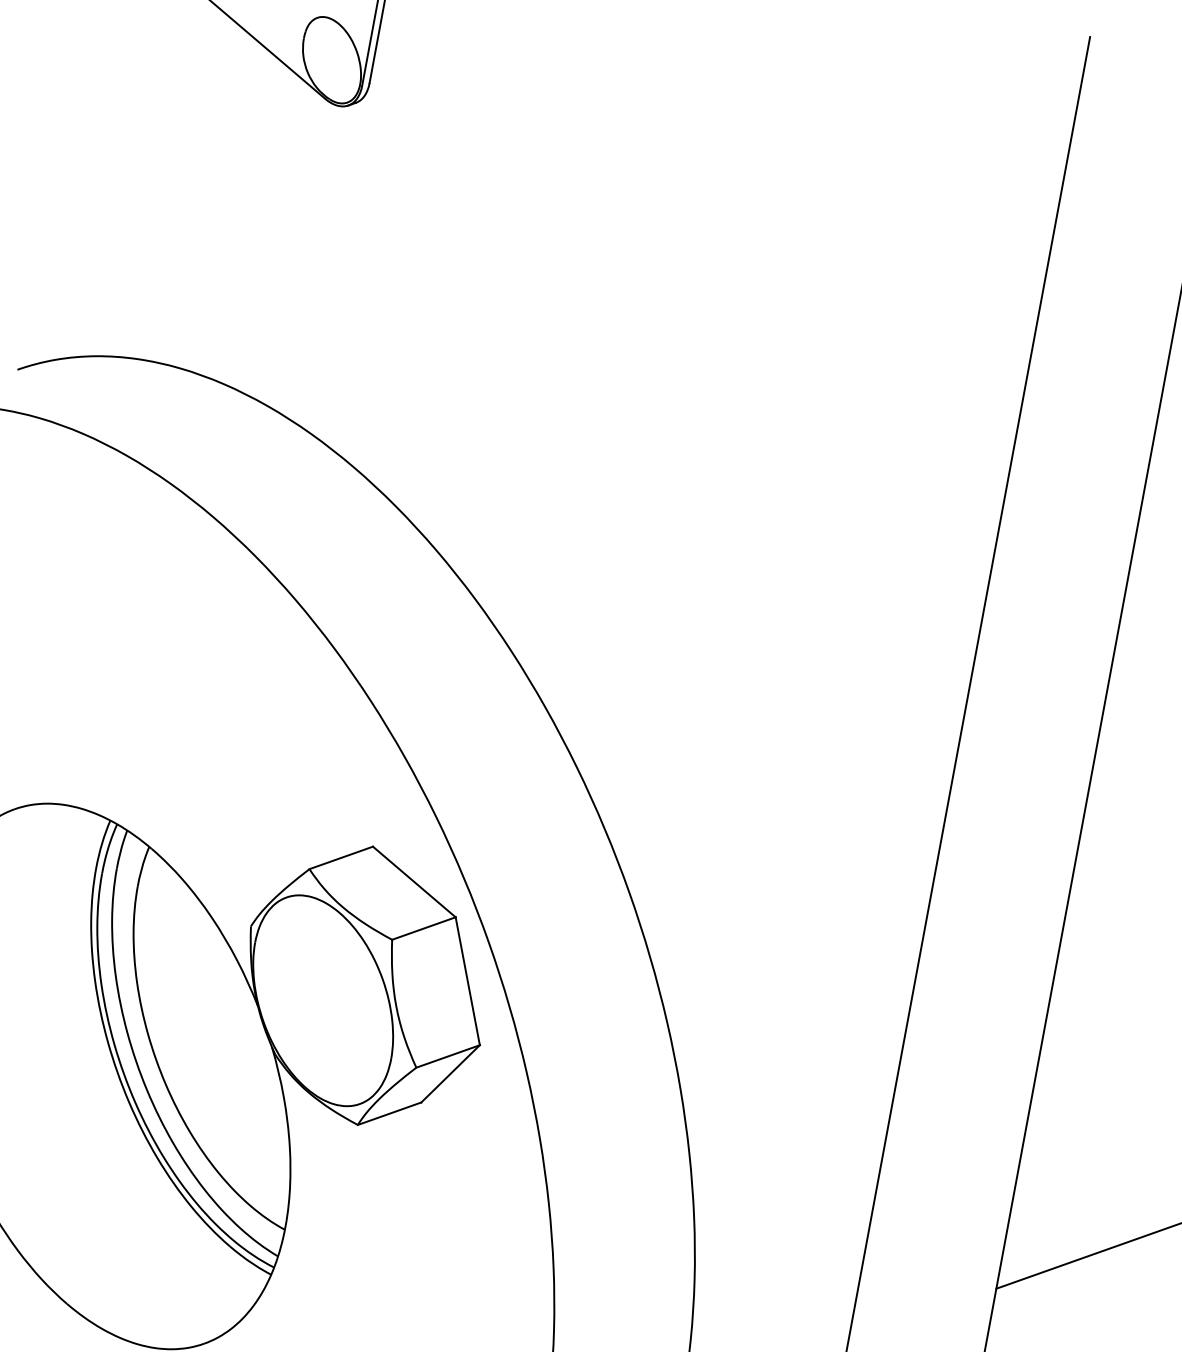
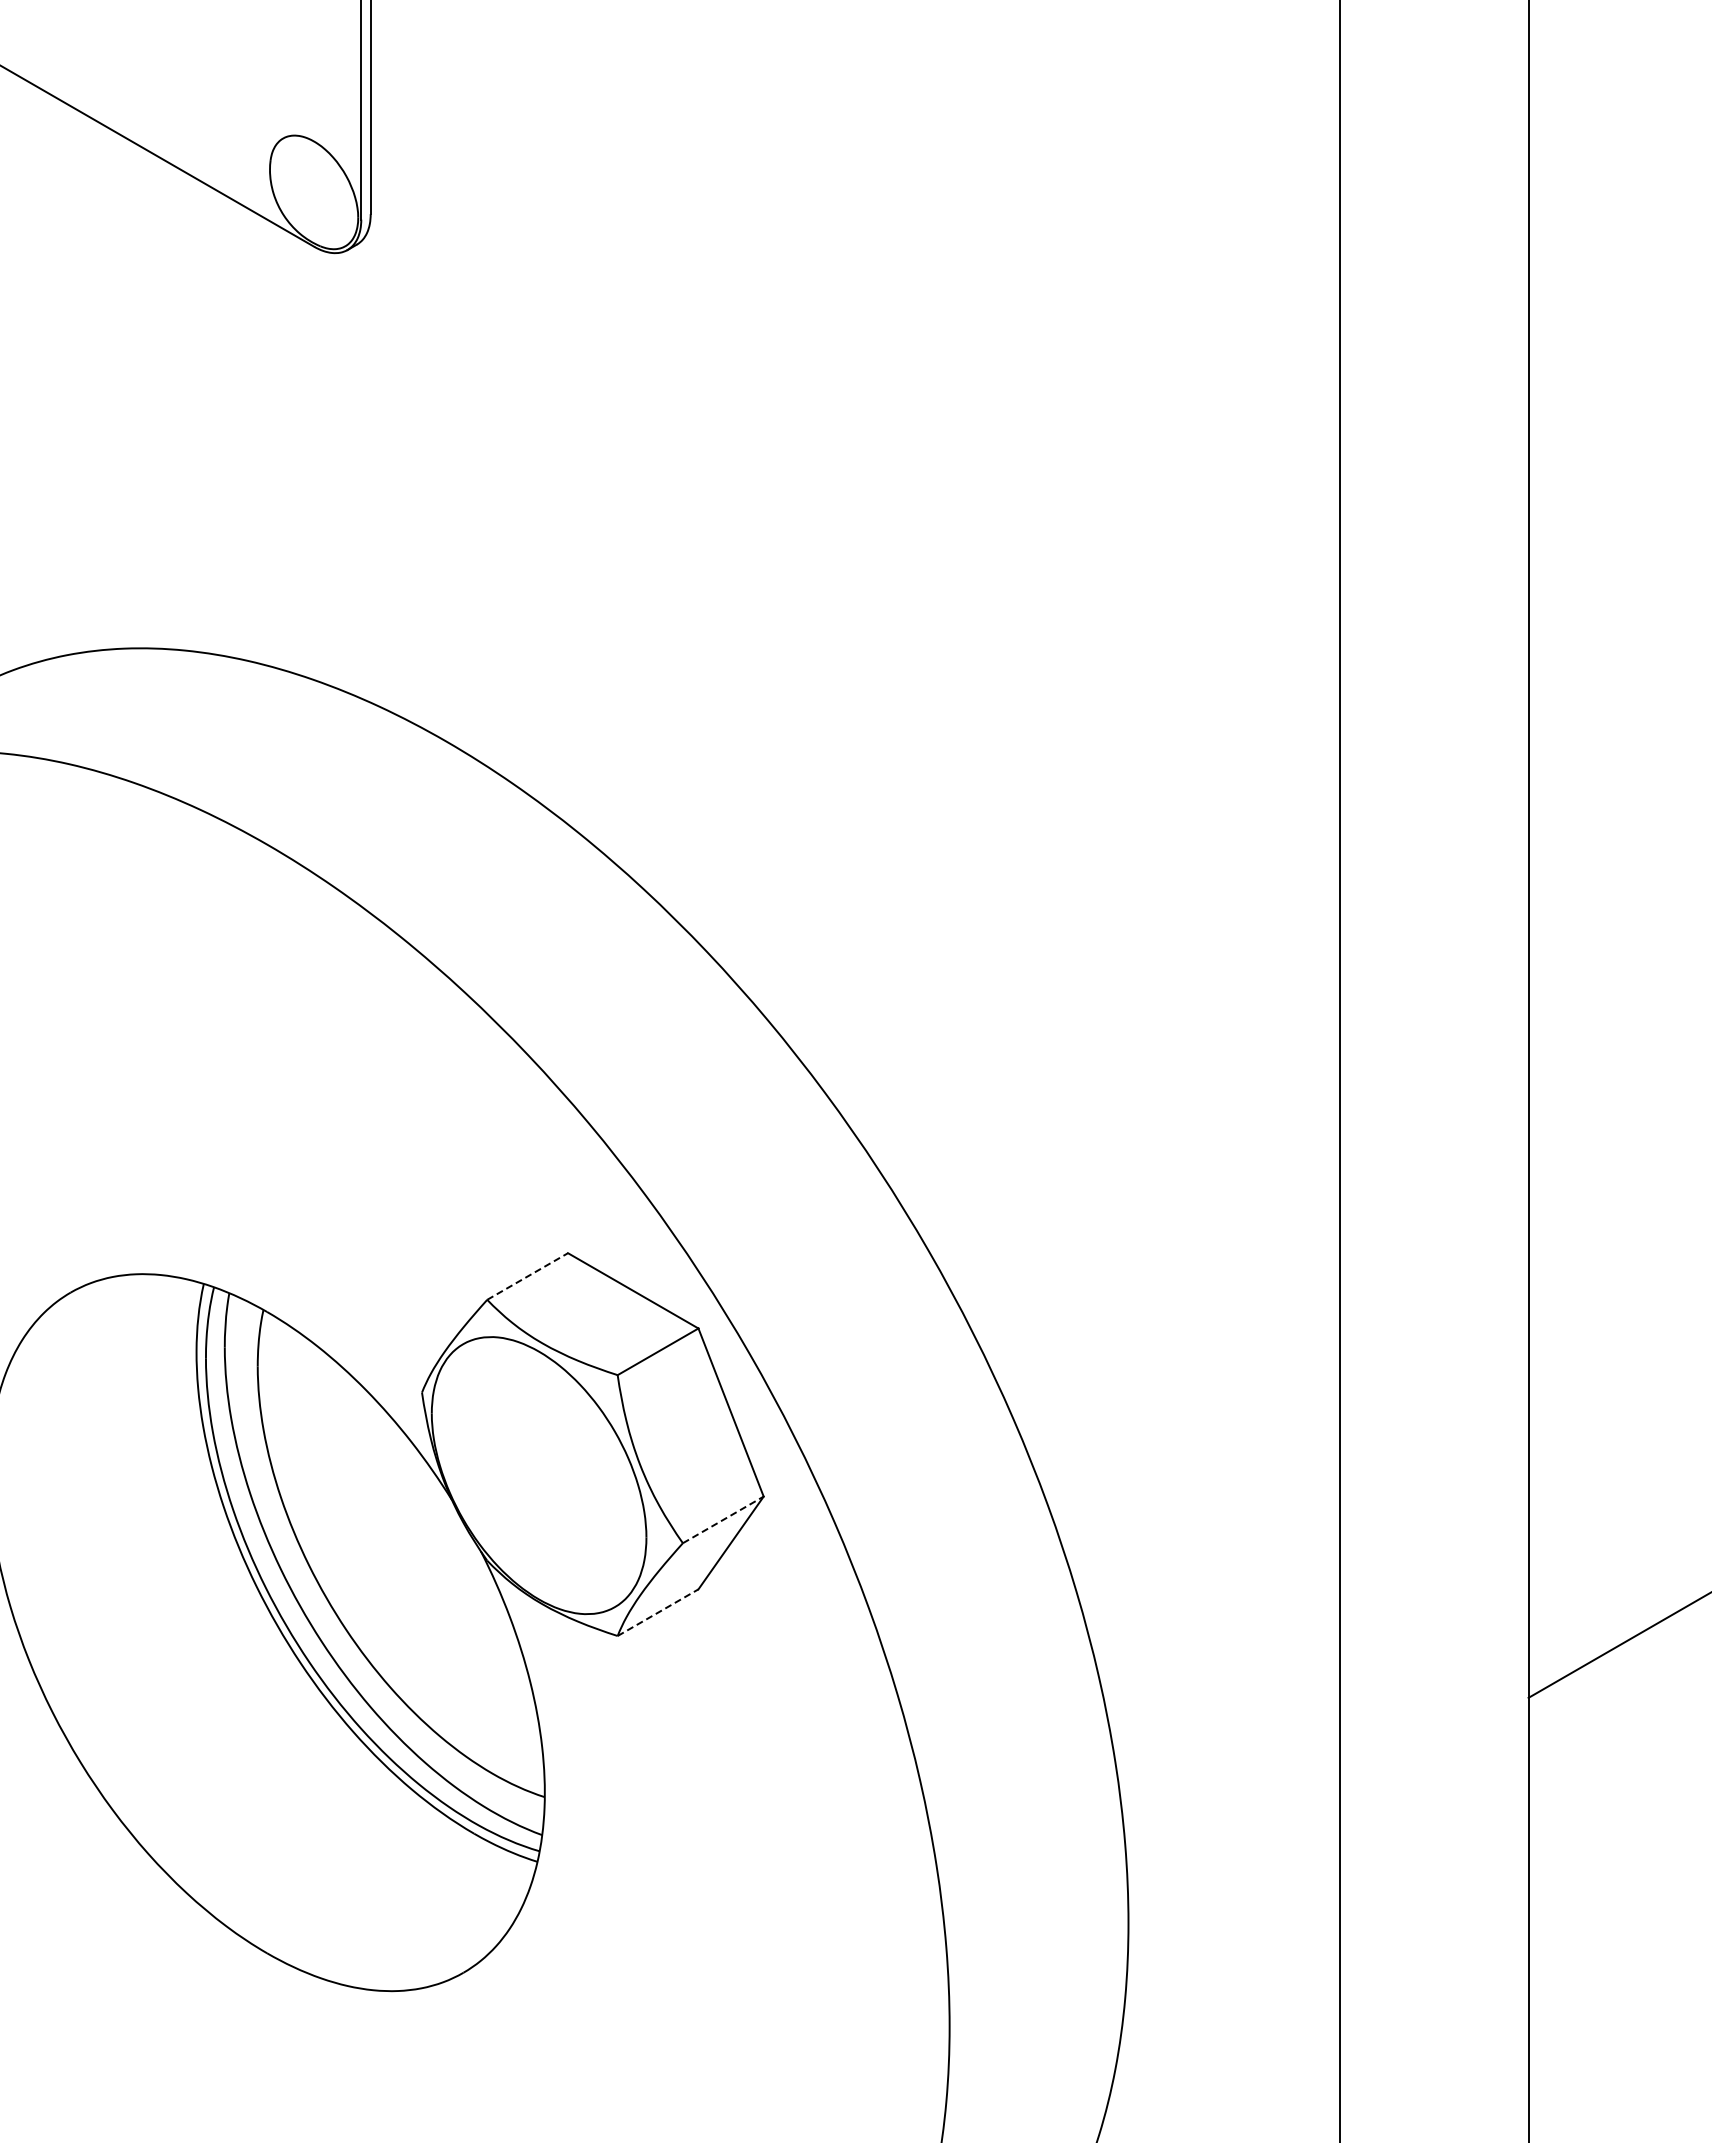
line: (341, 857) -> (527, 1276), solid -> dashed
line: (448, 1056) -> (723, 1519), solid -> dashed
line: (389, 1113) -> (658, 1612), solid -> dashed

